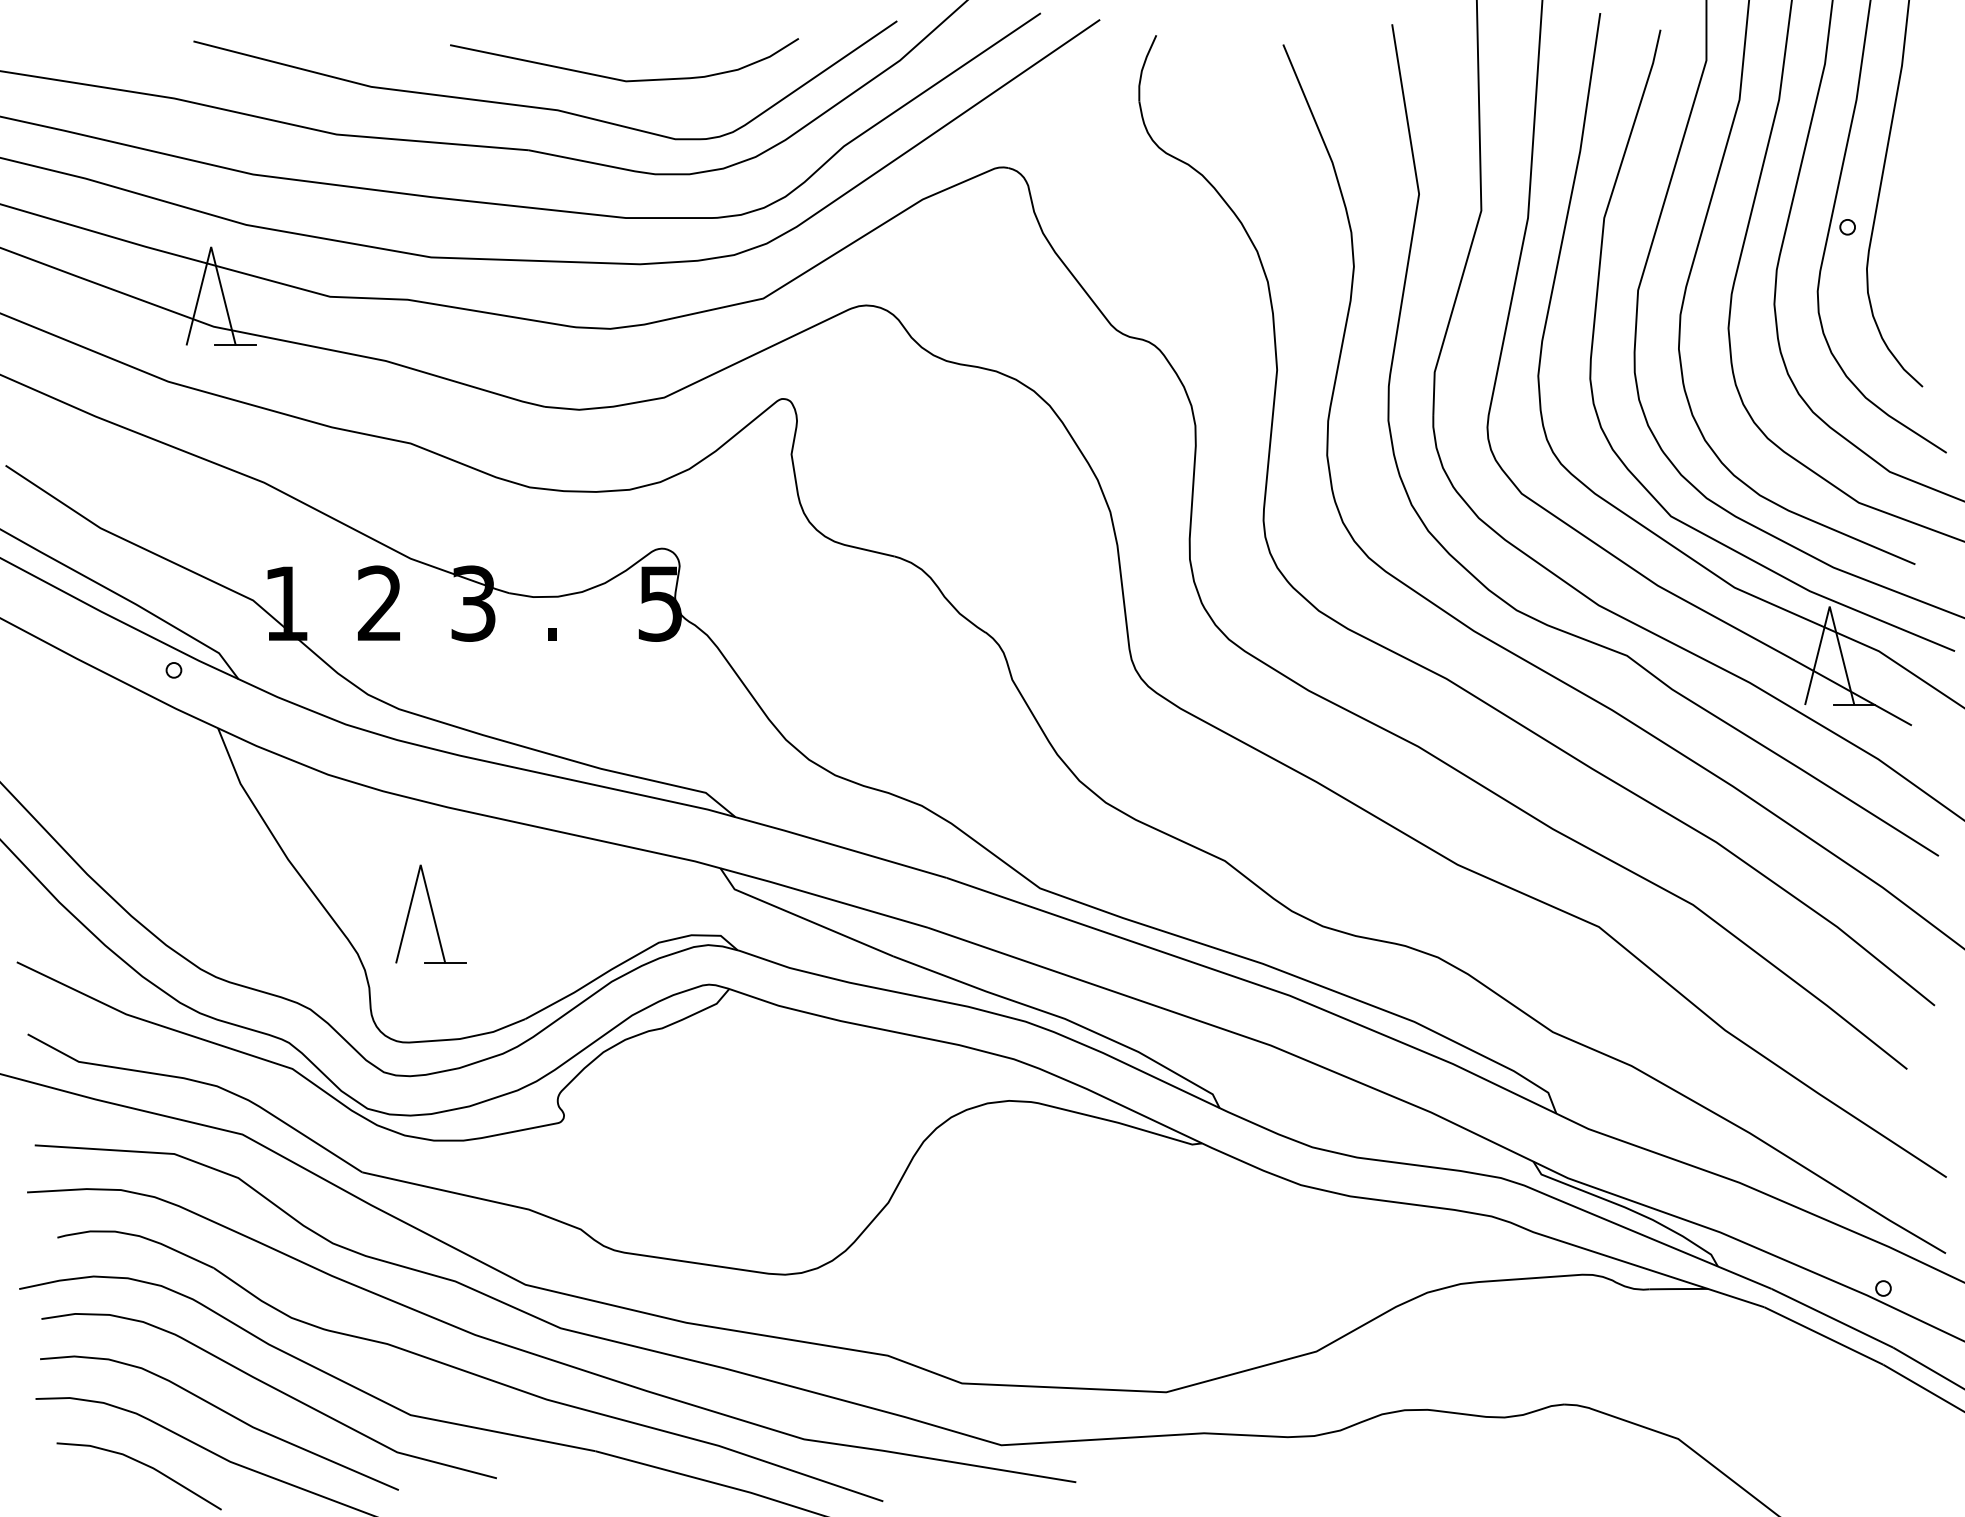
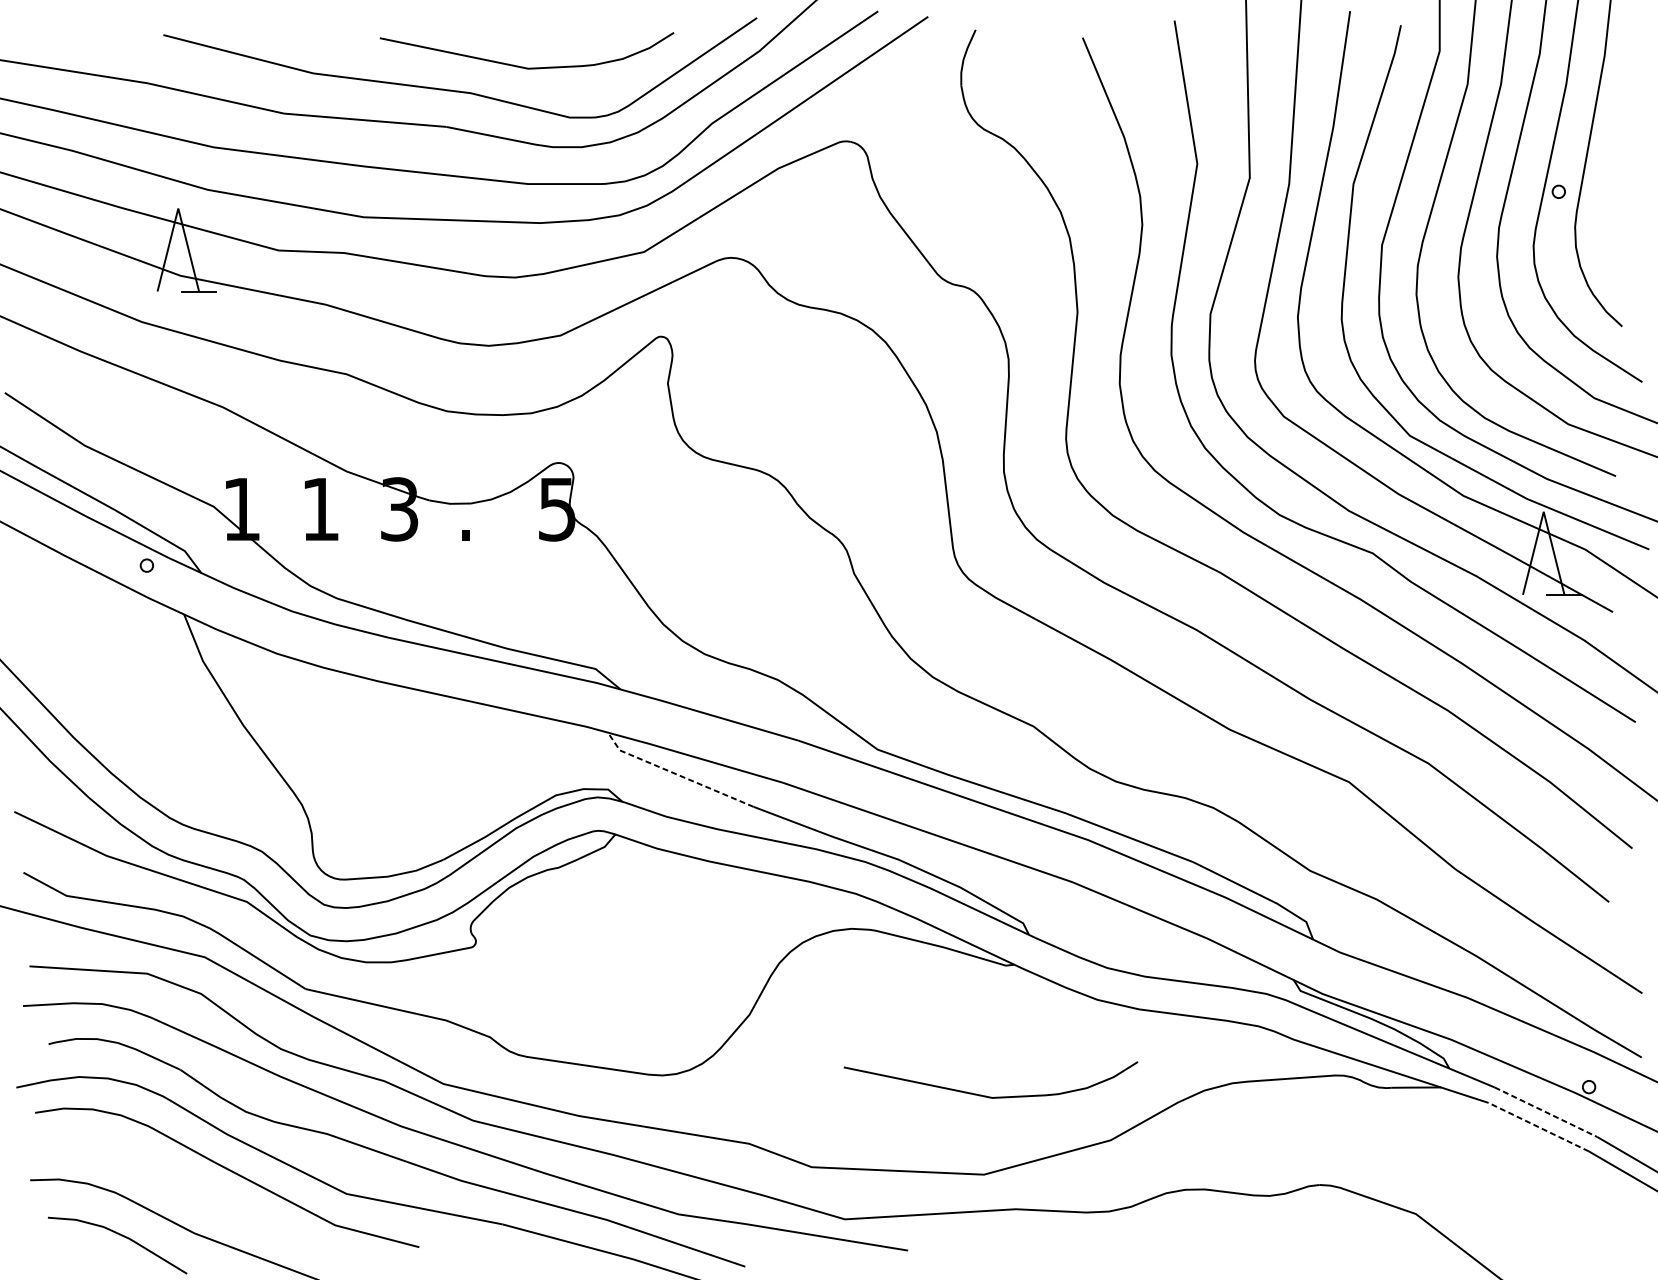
text: (378, 602) -> (319, 508), 2 -> 1
part: (430, 913) -> (363, 770), removed
line: (801, 917) -> (676, 774), solid -> dashed
curve: (1168, 1298) -> (985, 1095), added
line: (1832, 1318) -> (1546, 1112), solid -> dashed
line: (1823, 1335) -> (1538, 1126), solid -> dashed
curve: (225, 1413) -> (190, 1192), removed

